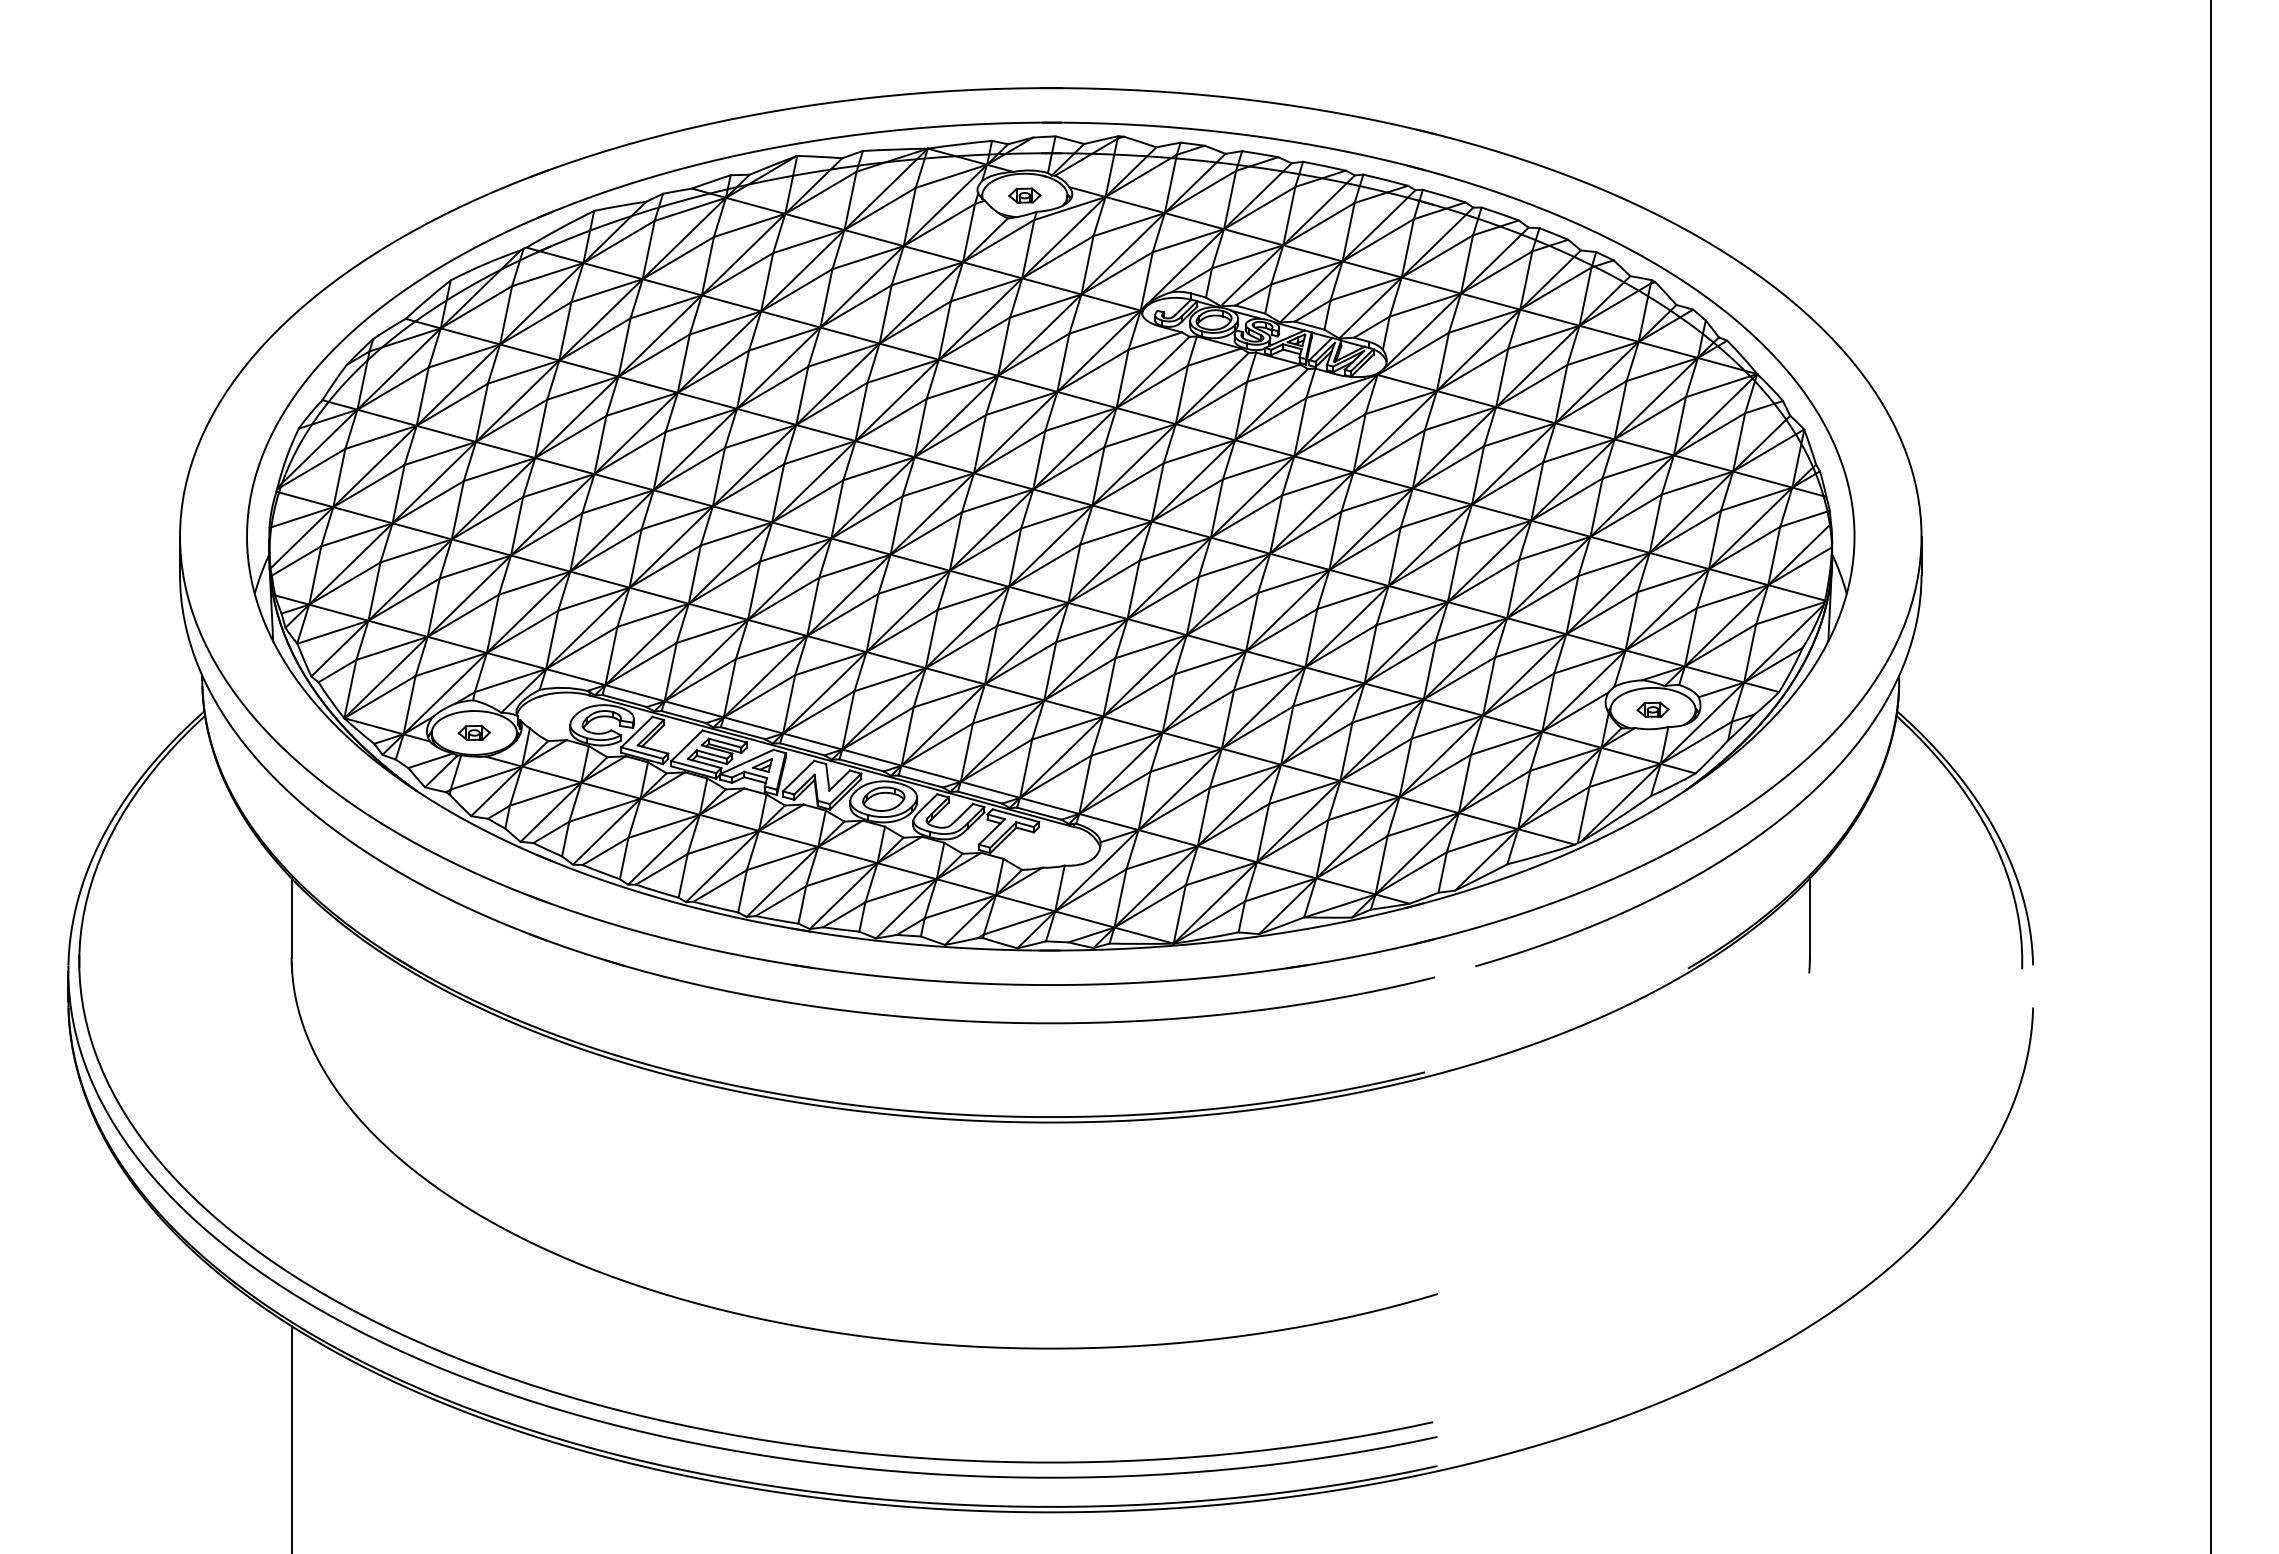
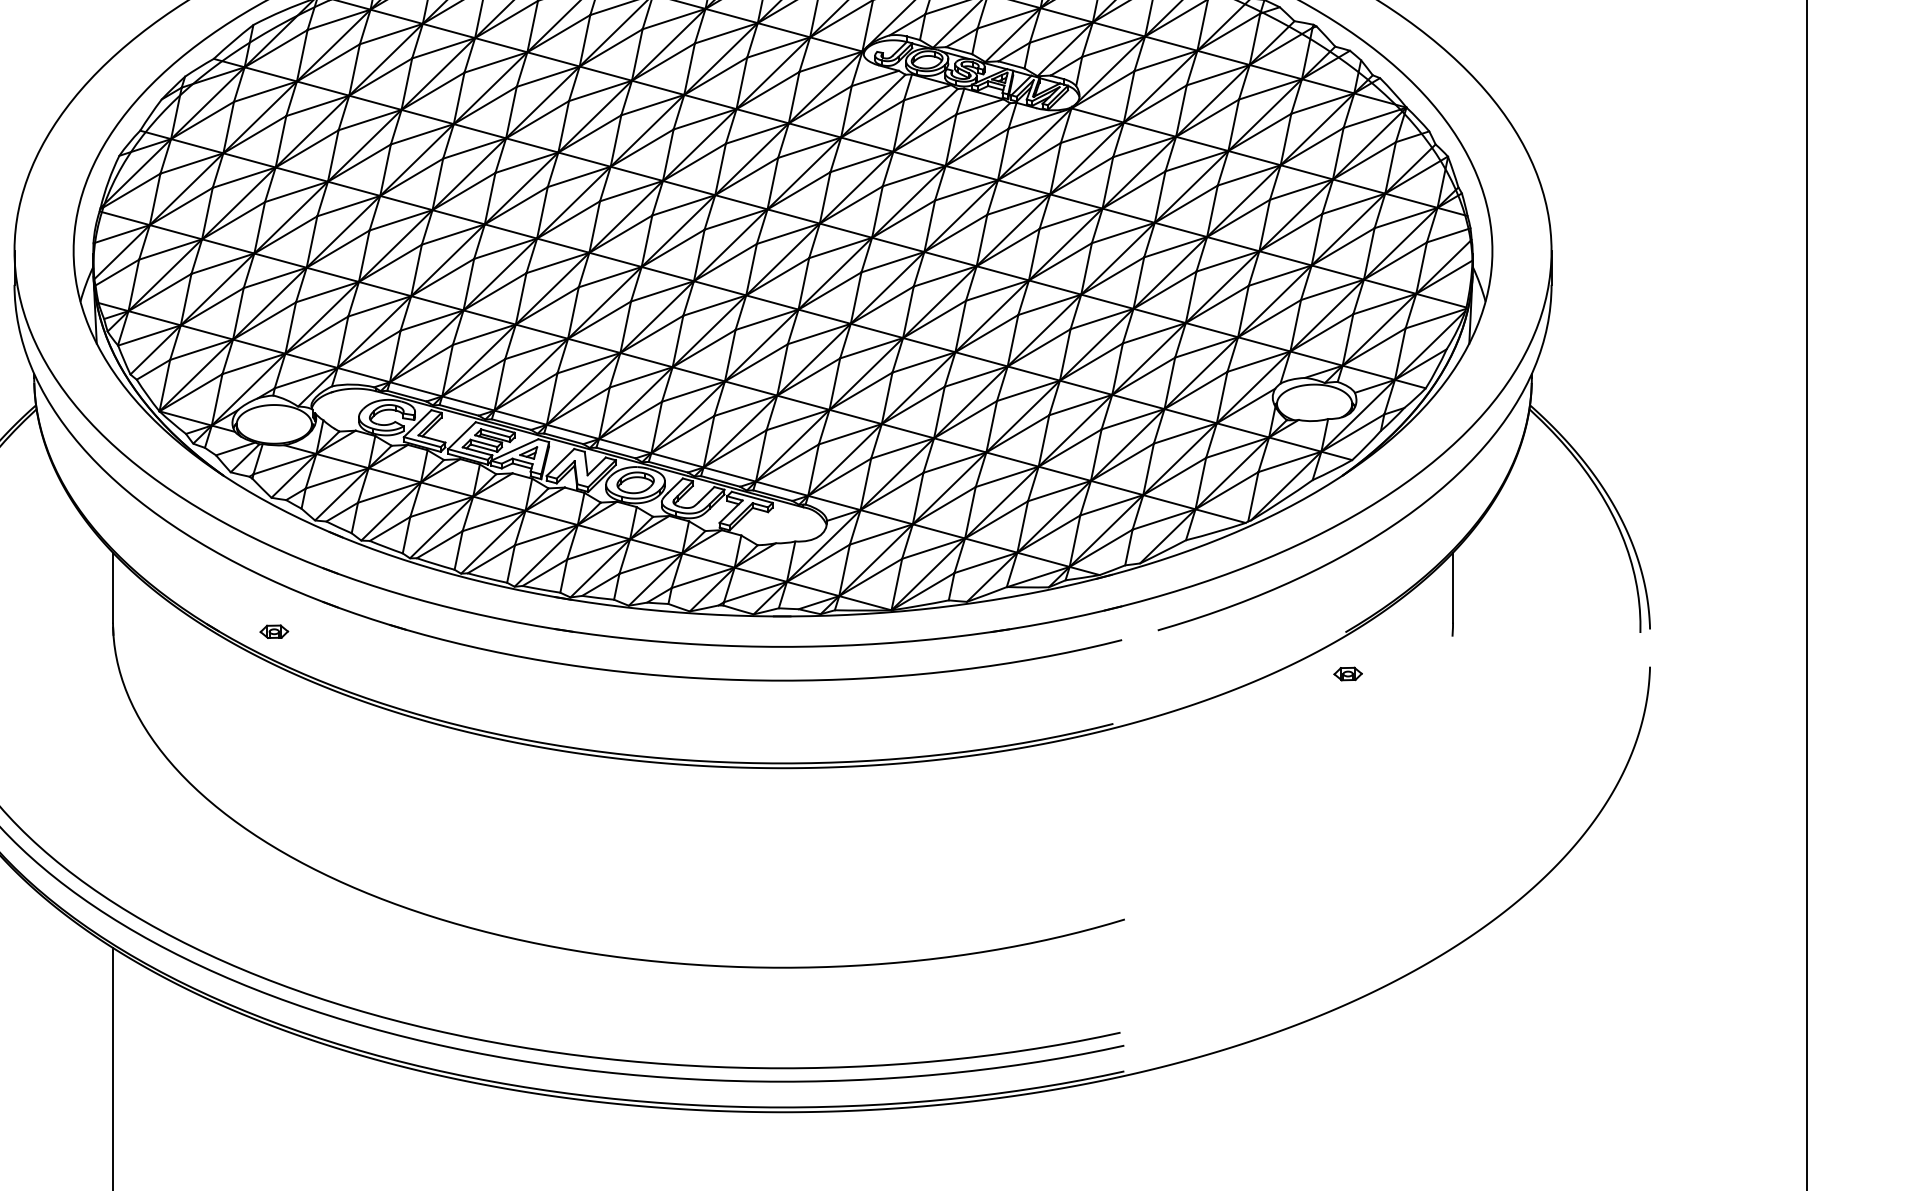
part: (1652, 709) -> (1347, 673), moved
part: (473, 732) -> (273, 631), moved

